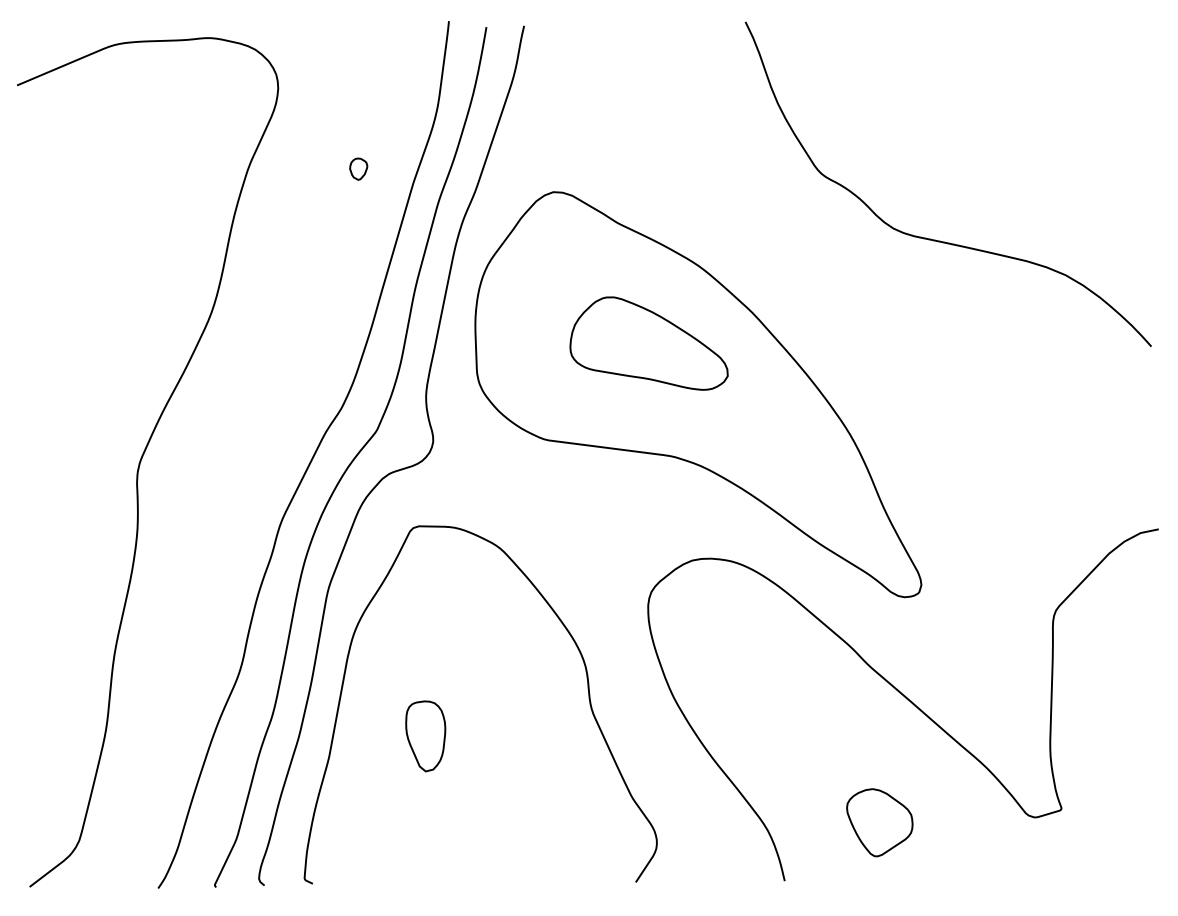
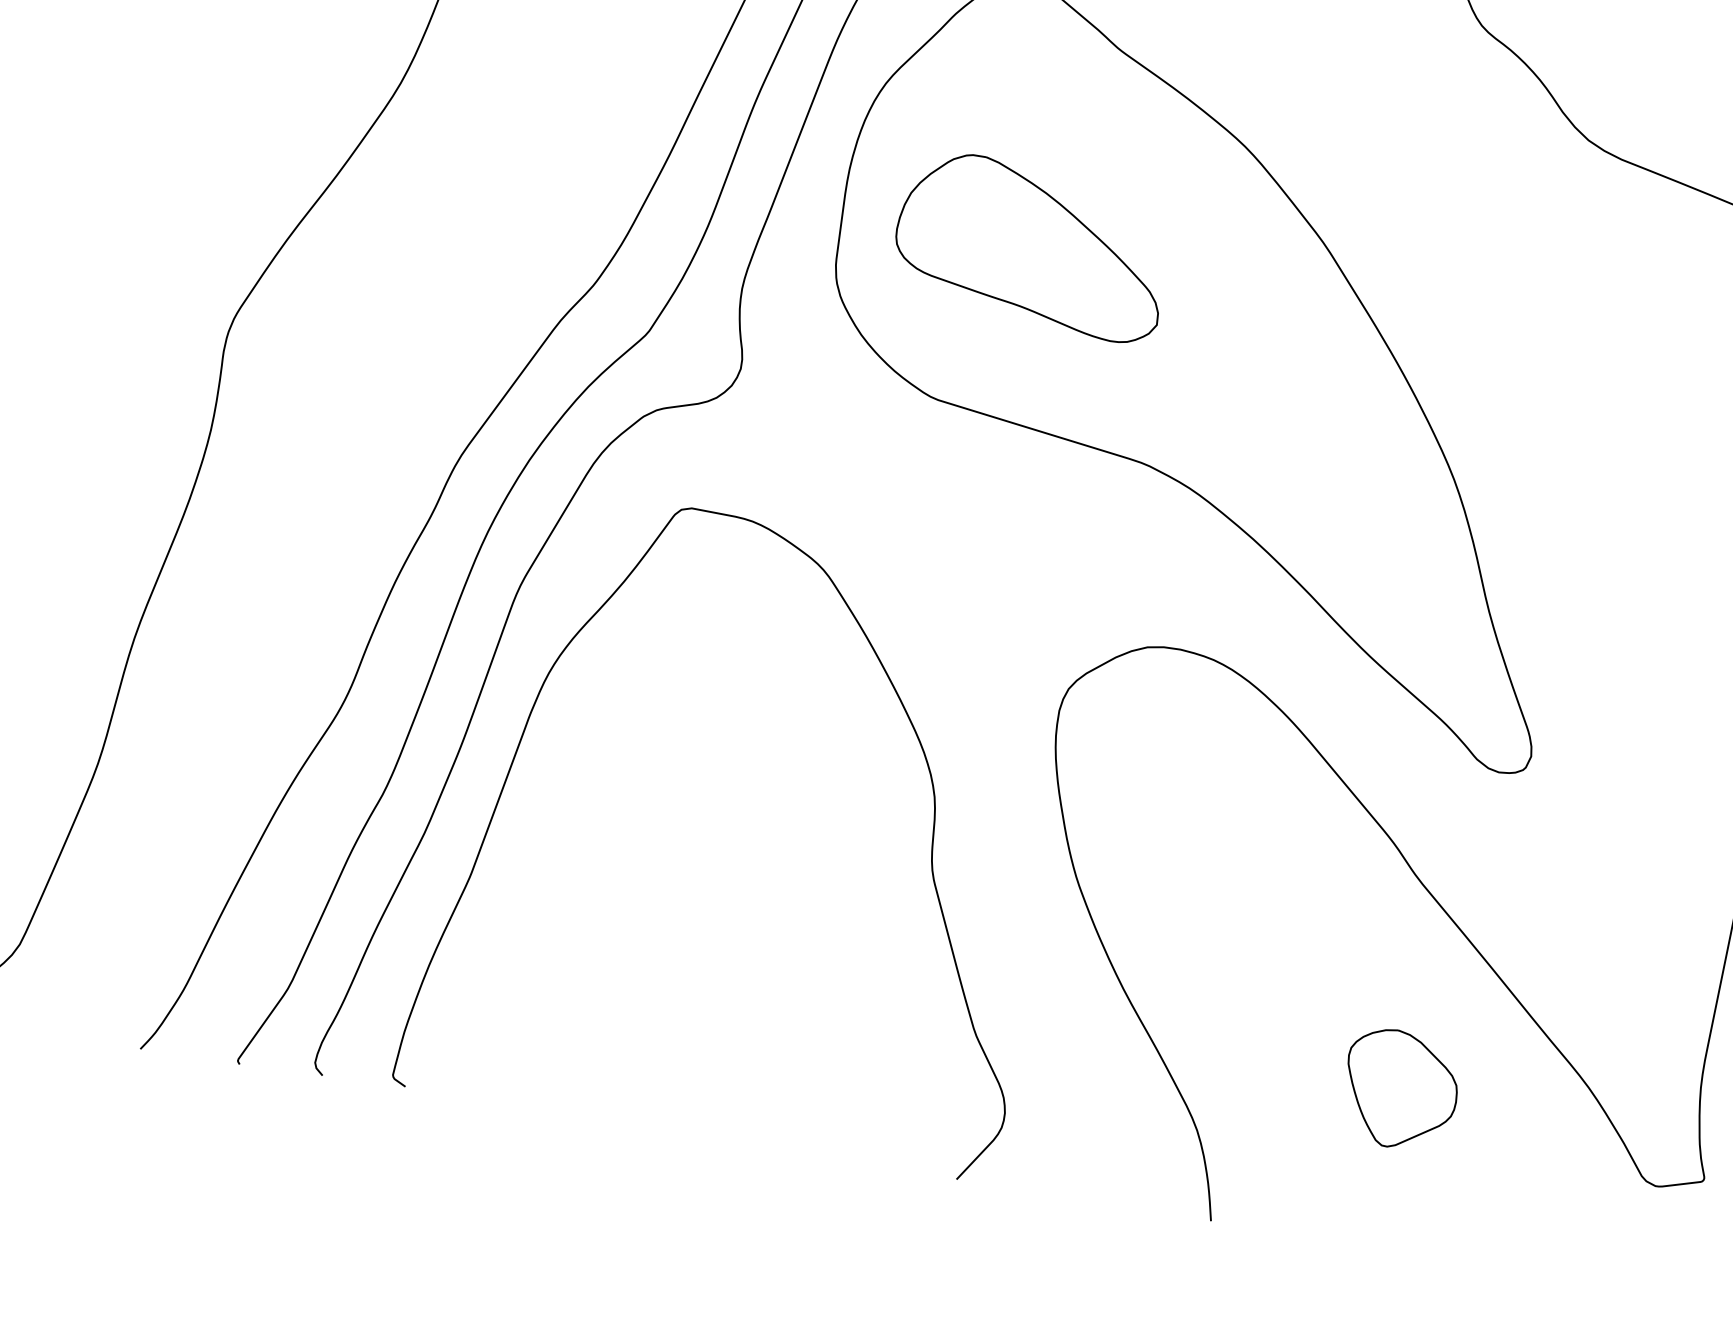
part: (648, 343) -> (1031, 245), moved
part: (425, 736) -> (640, 868), removed
part: (879, 822) -> (1400, 1089), moved

